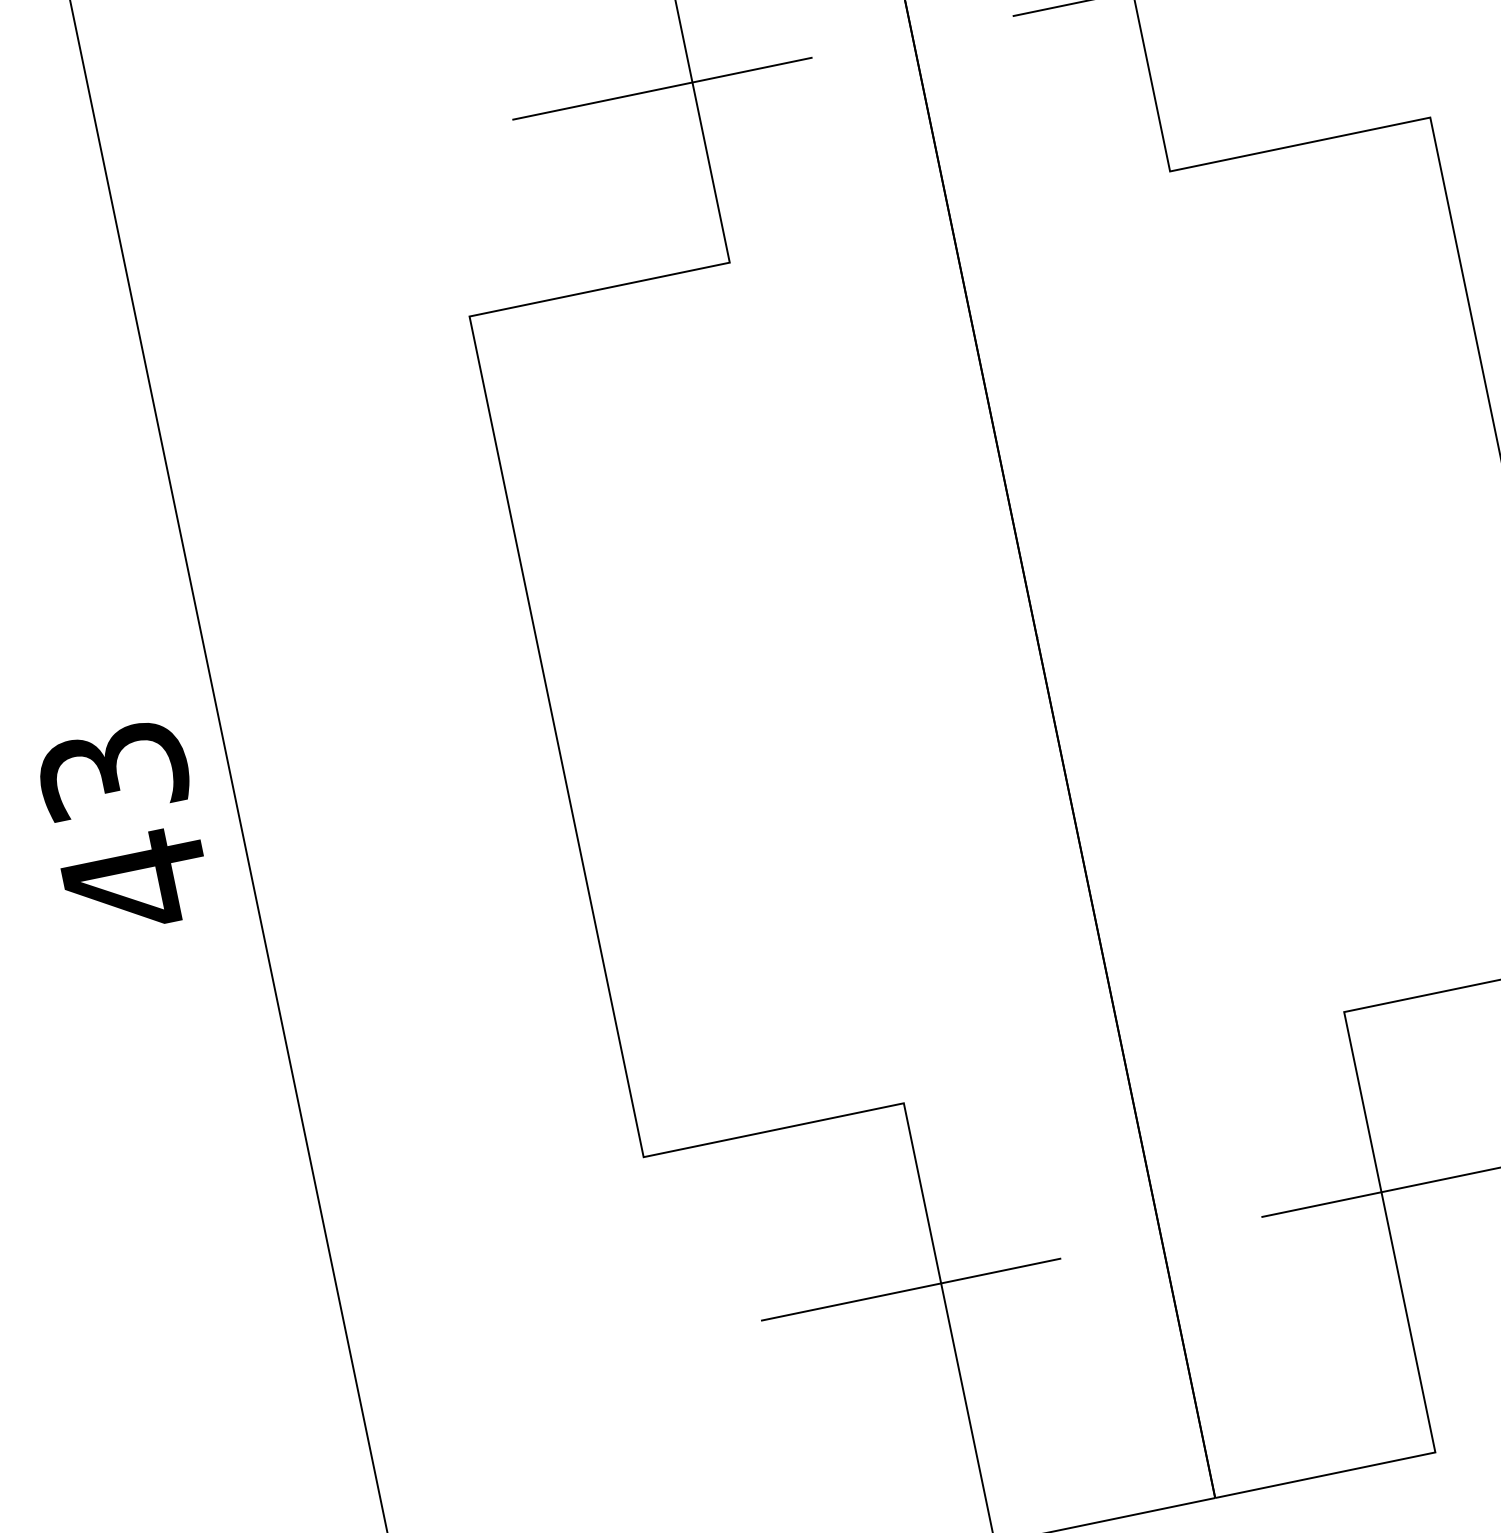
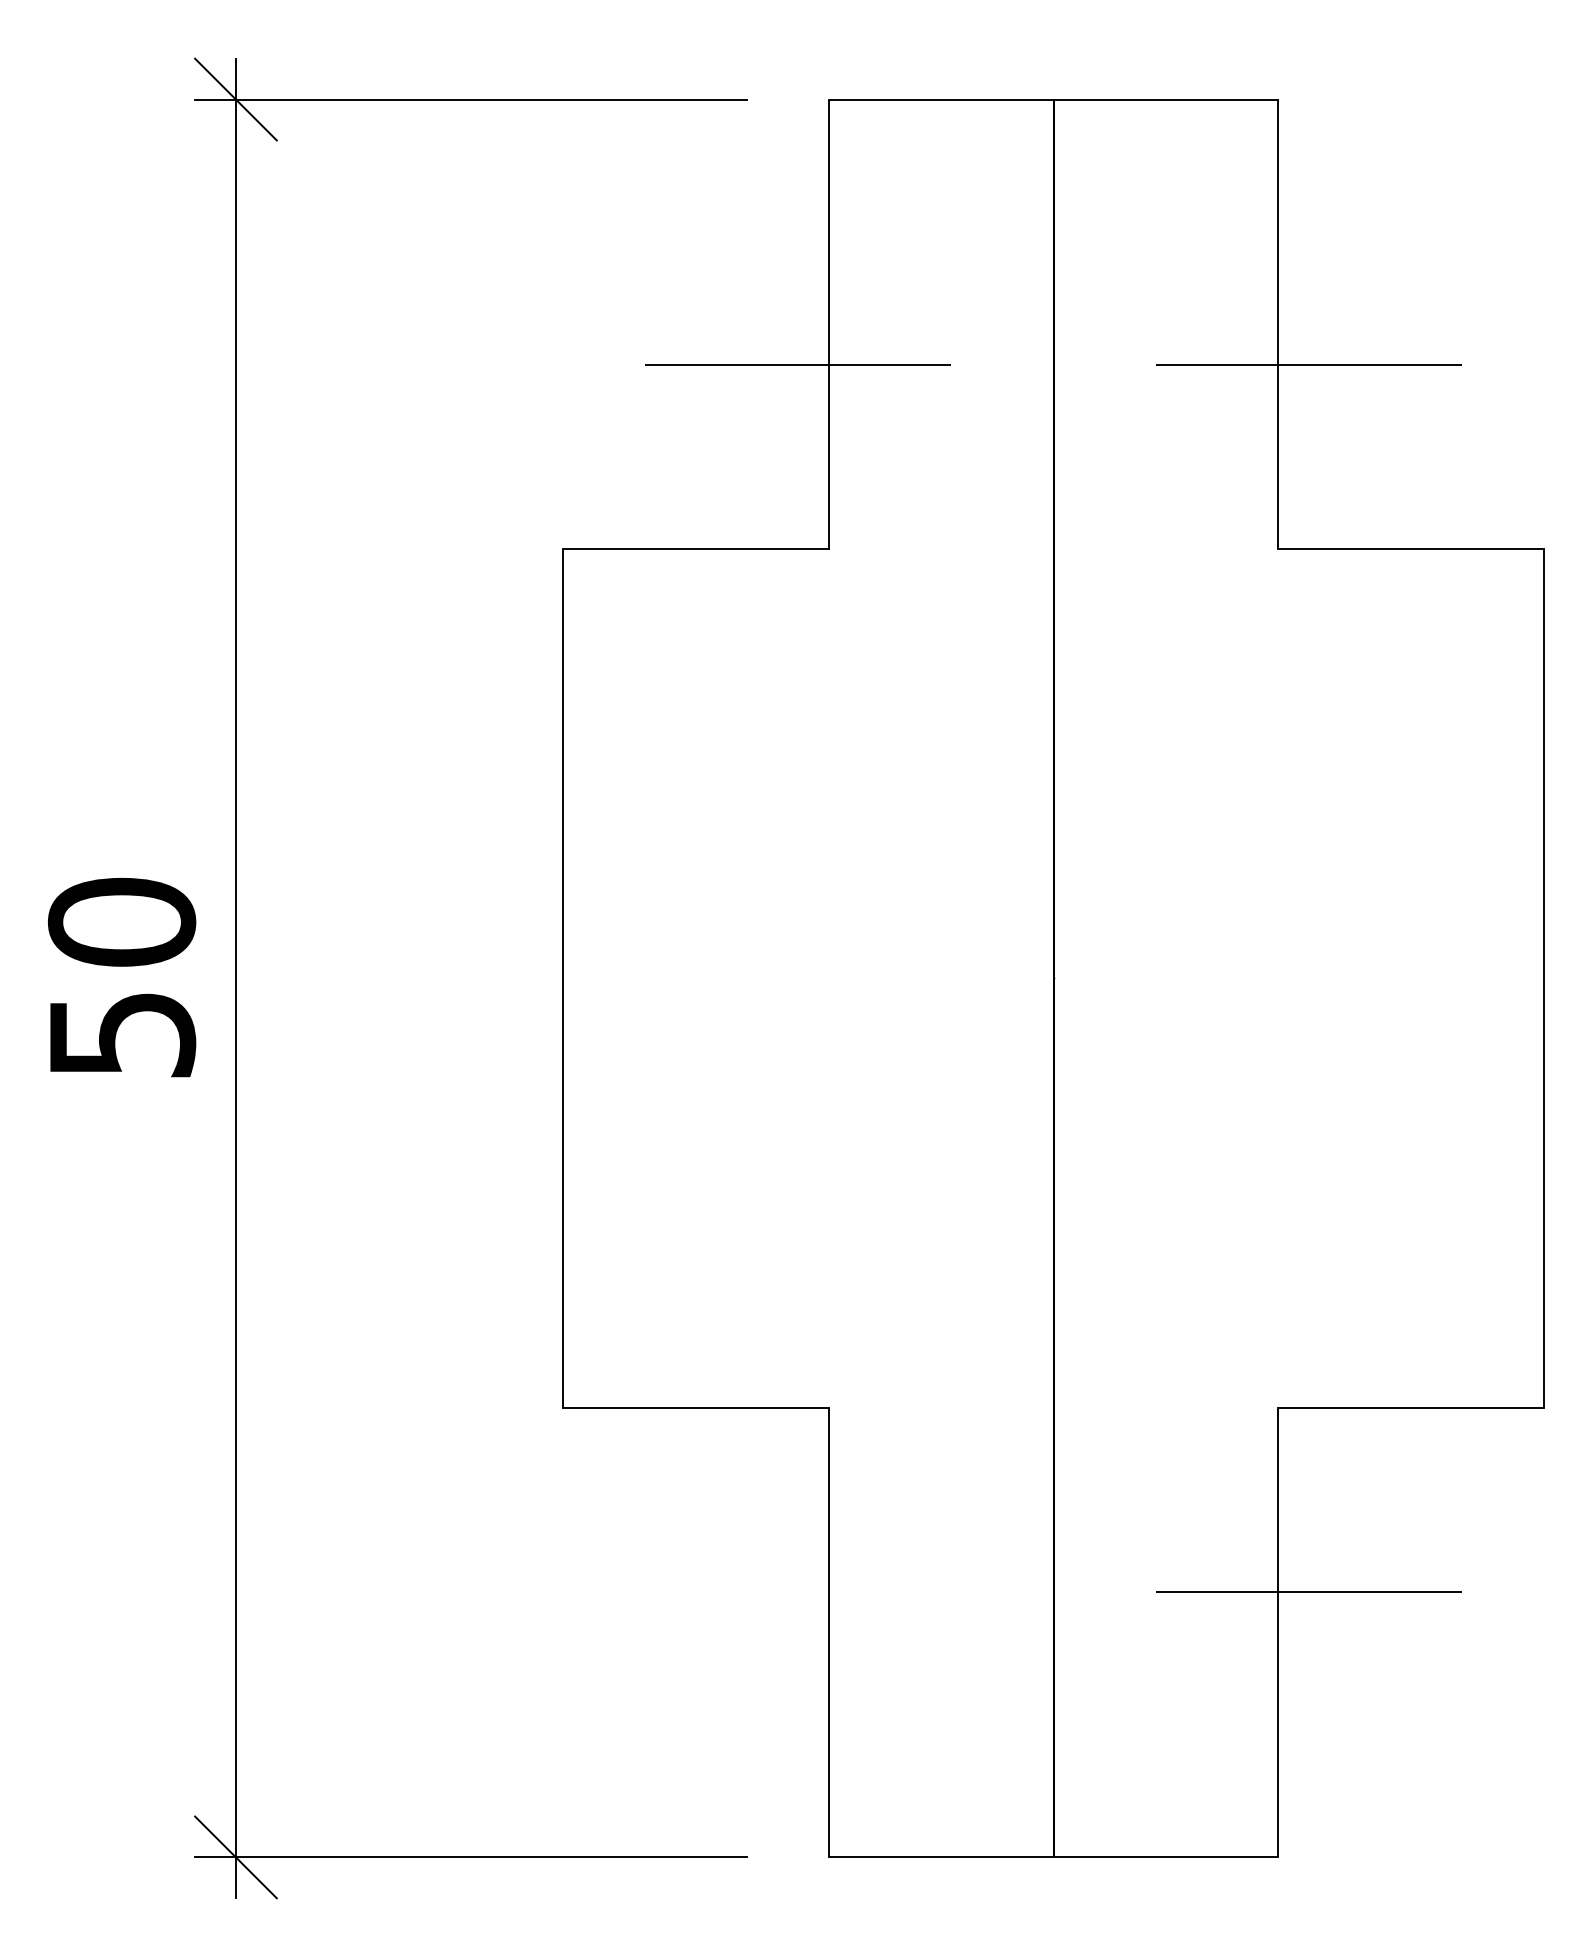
text: (124, 827) -> (121, 979), 43 -> 50
line: (910, 1289) -> (797, 1591), removed

